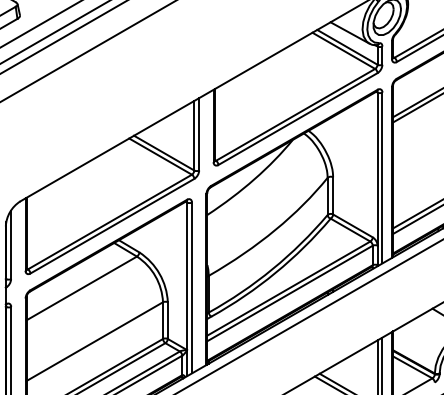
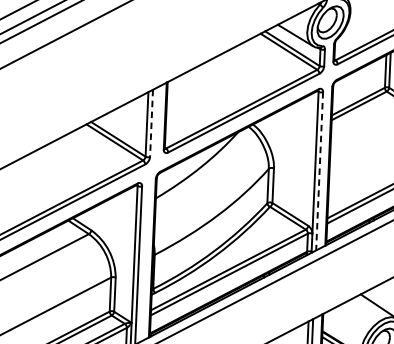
line: (199, 134) -> (151, 123), solid -> dashed
line: (382, 178) -> (319, 171), solid -> dashed

